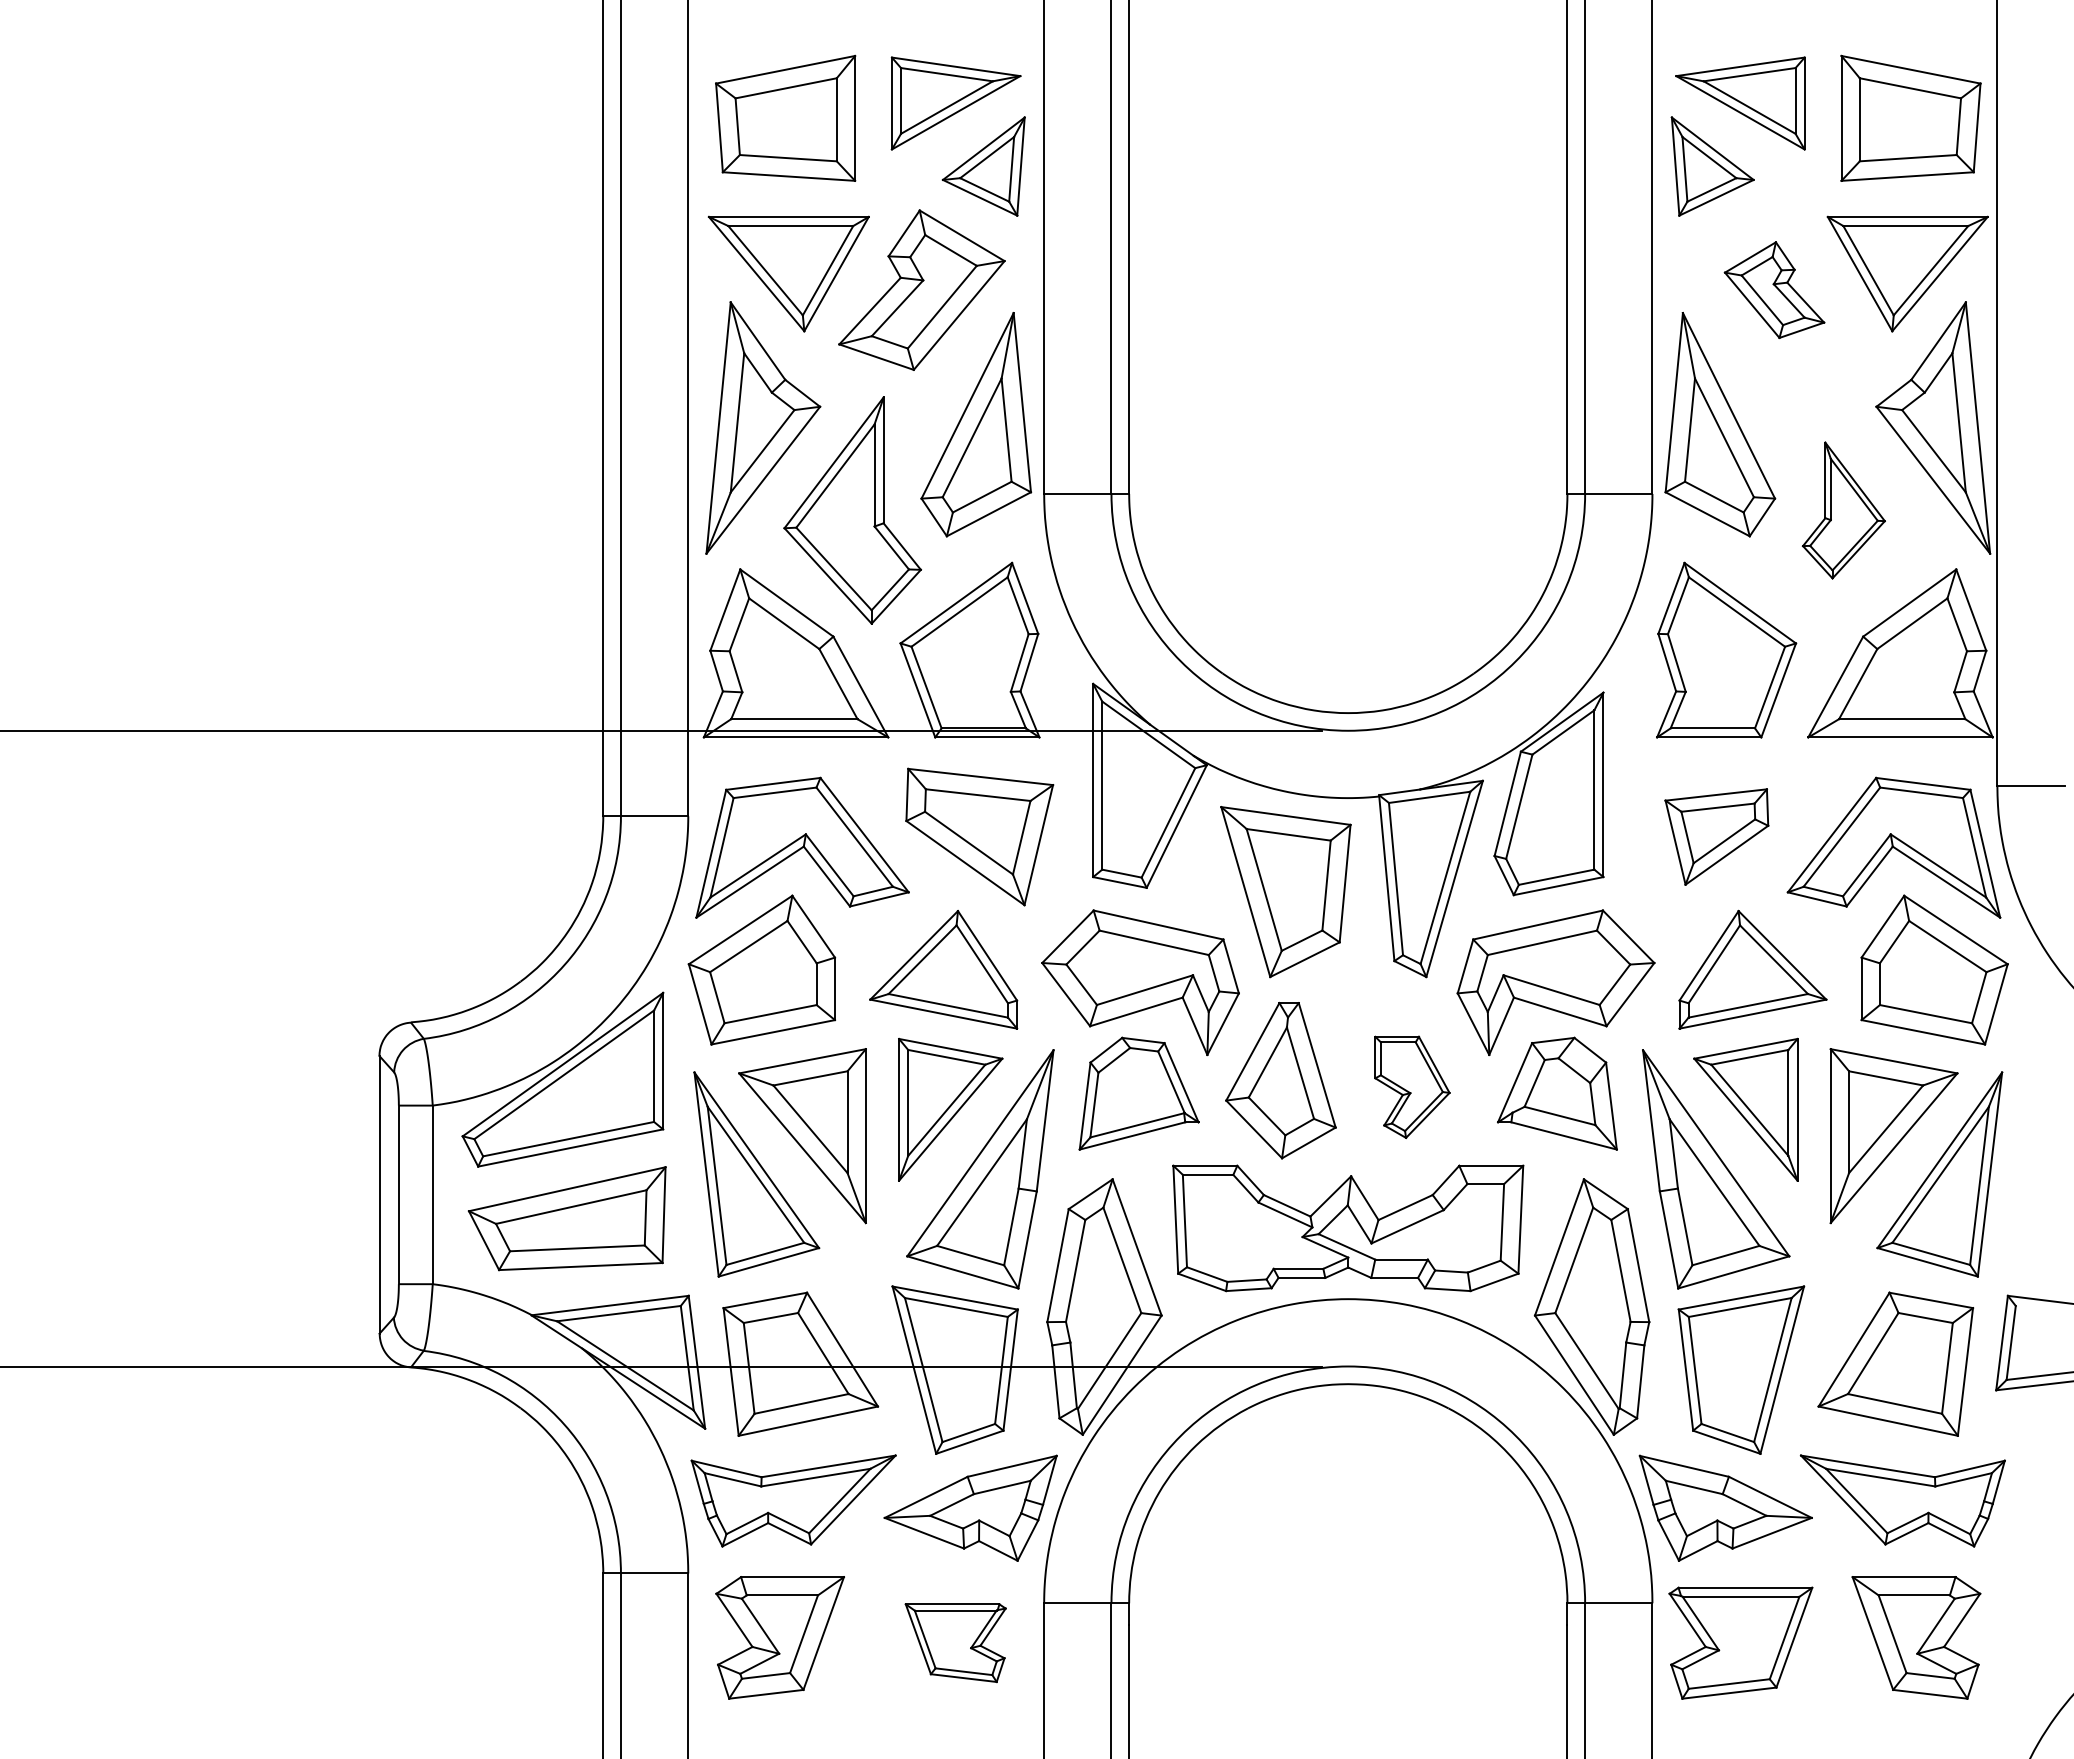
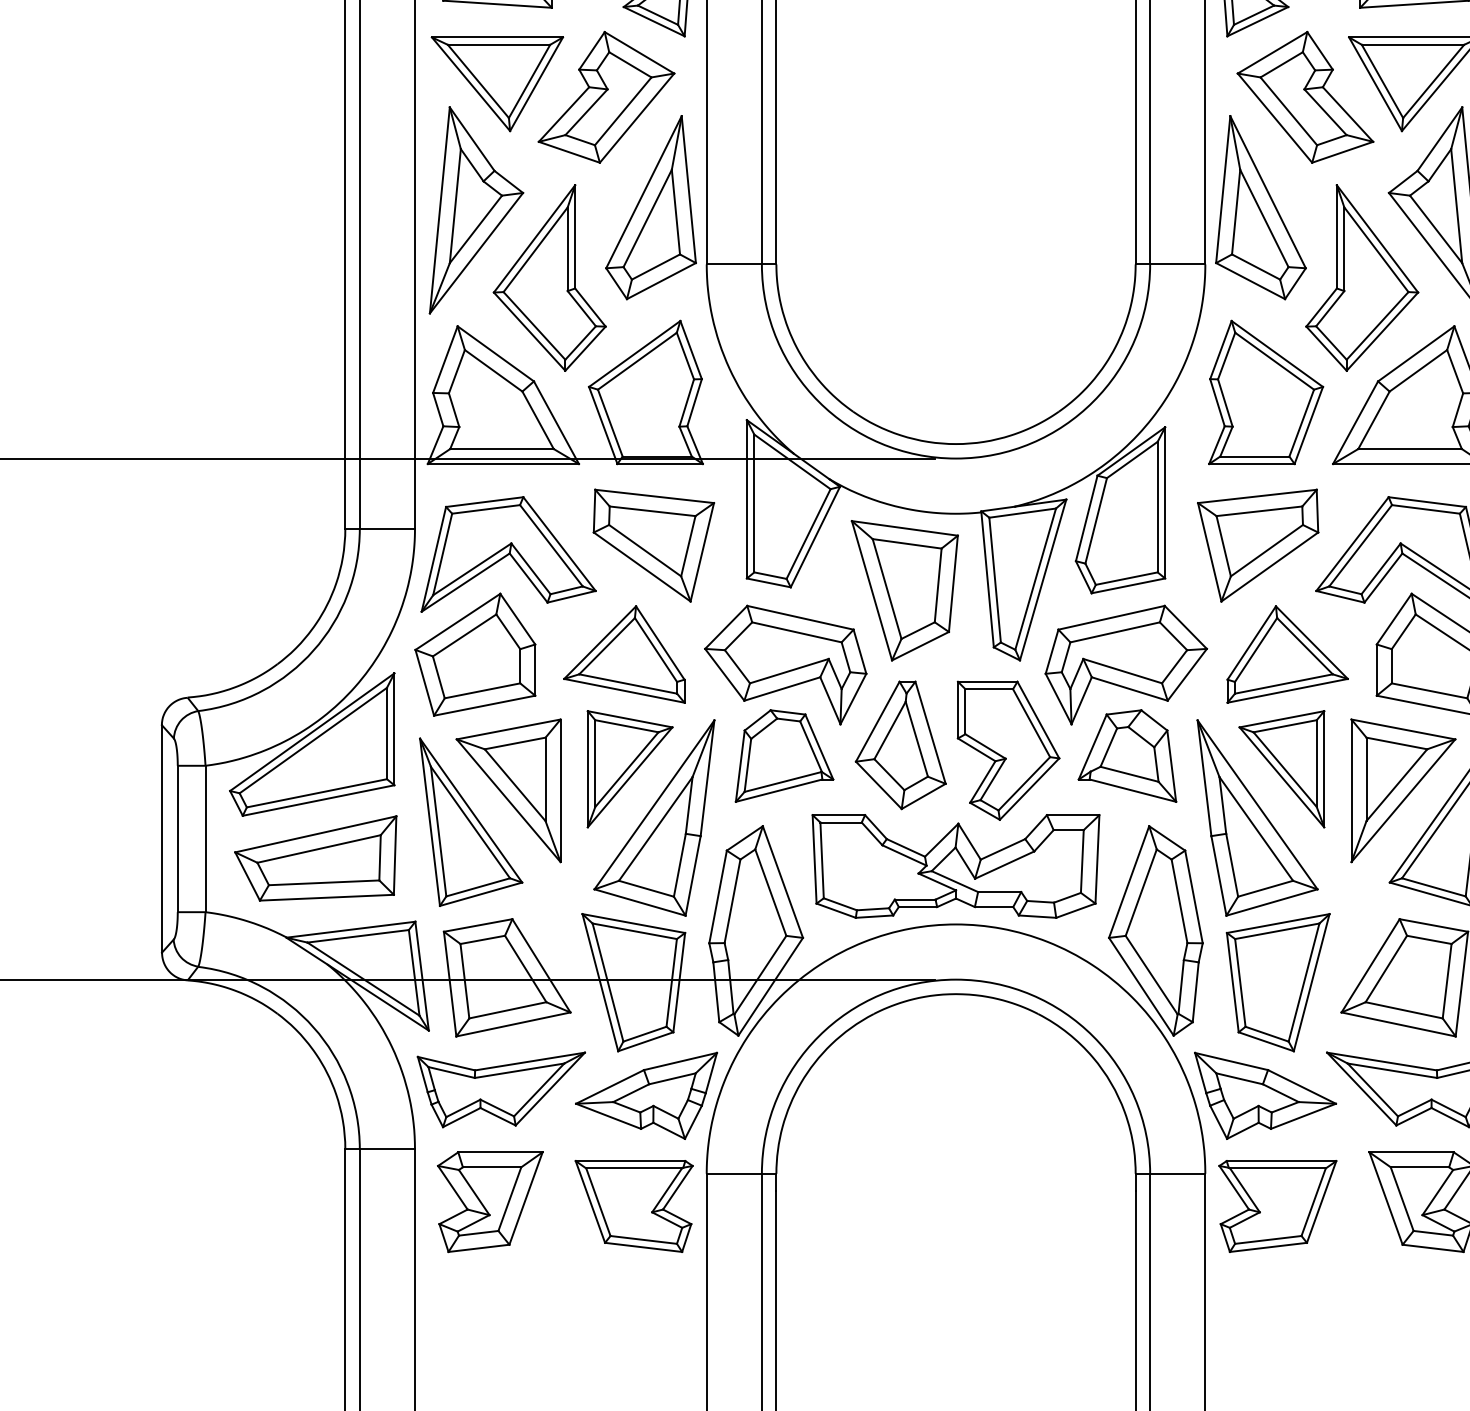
part: (1774, 289) -> (1305, 96), size x1.67
part: (1843, 510) -> (1361, 277), size x1.67
part: (1716, 836) -> (1257, 545), size x1.43
part: (1412, 1087) -> (1008, 750), size x1.67
part: (955, 1642) -> (634, 1205), size x1.43

